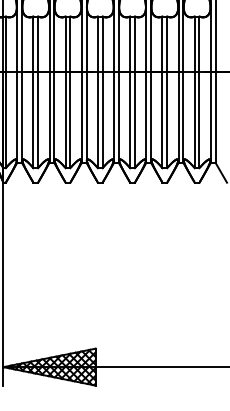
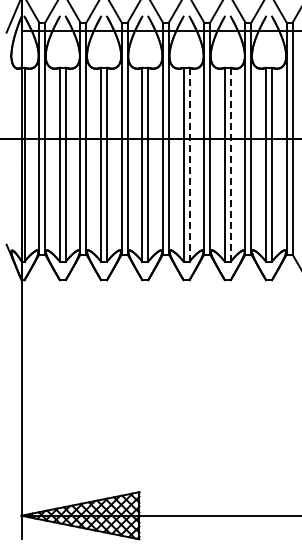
line: (134, 92) -> (189, 164), solid -> dashed
line: (166, 92) -> (230, 164), solid -> dashed

